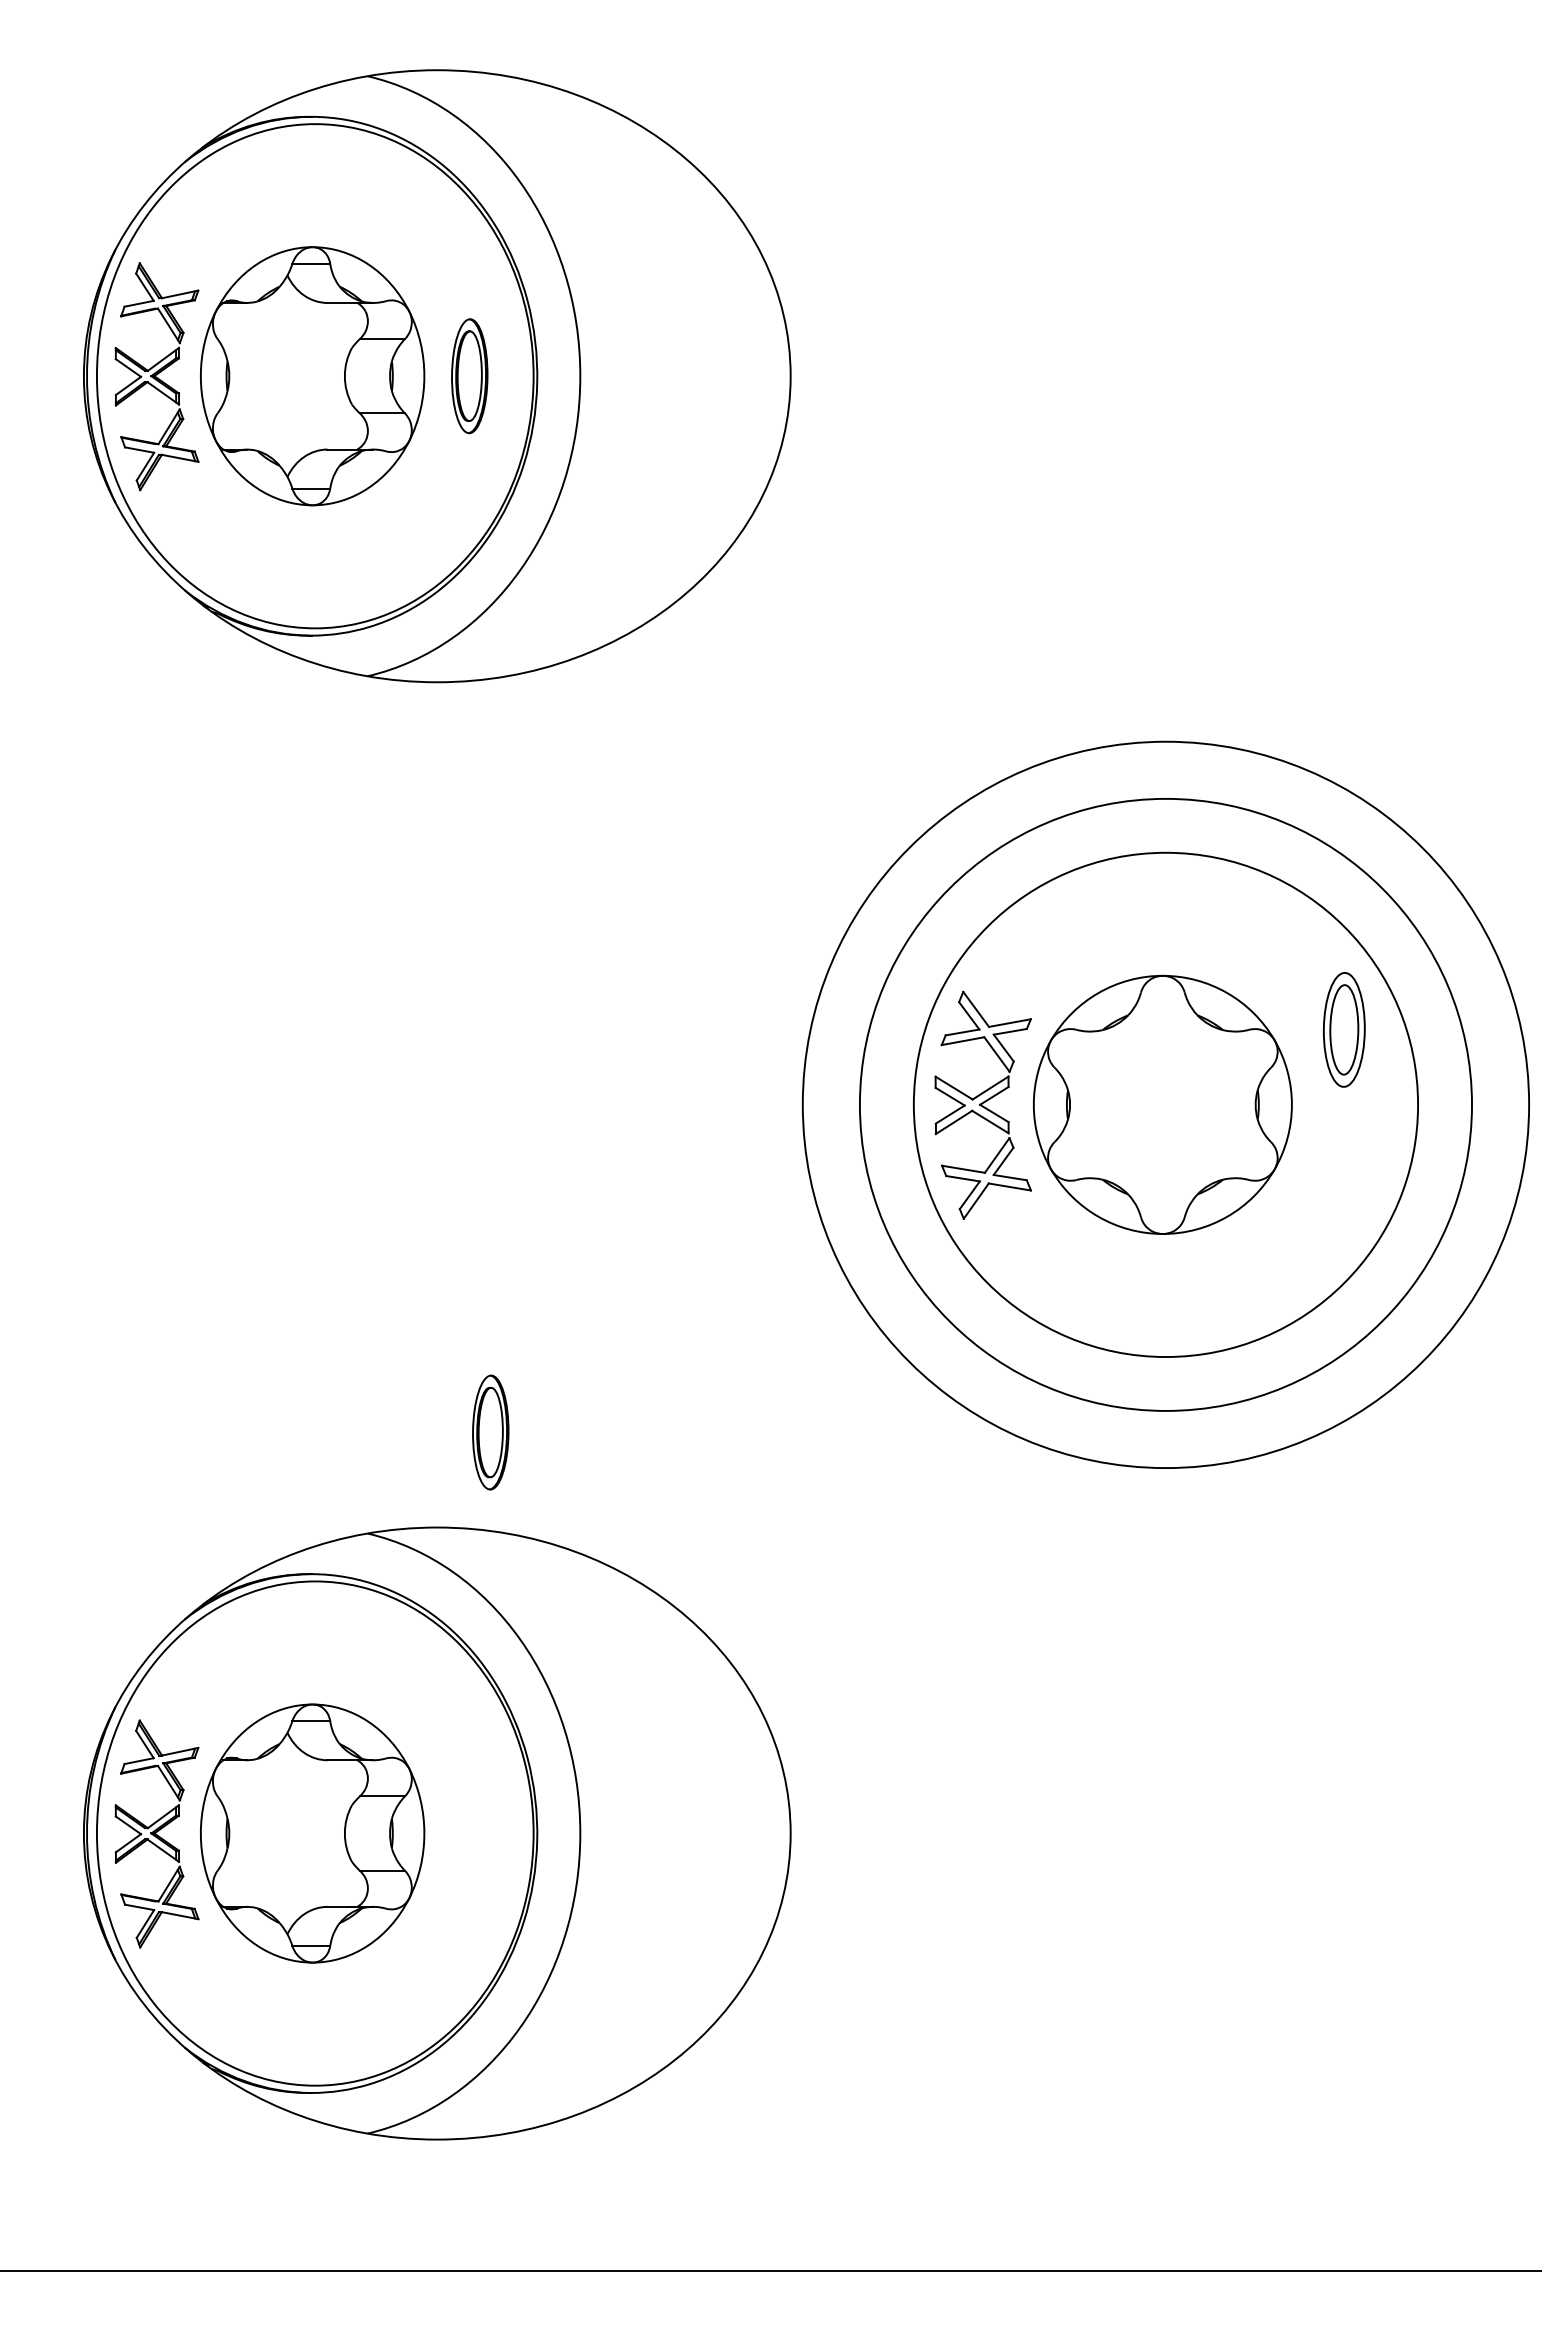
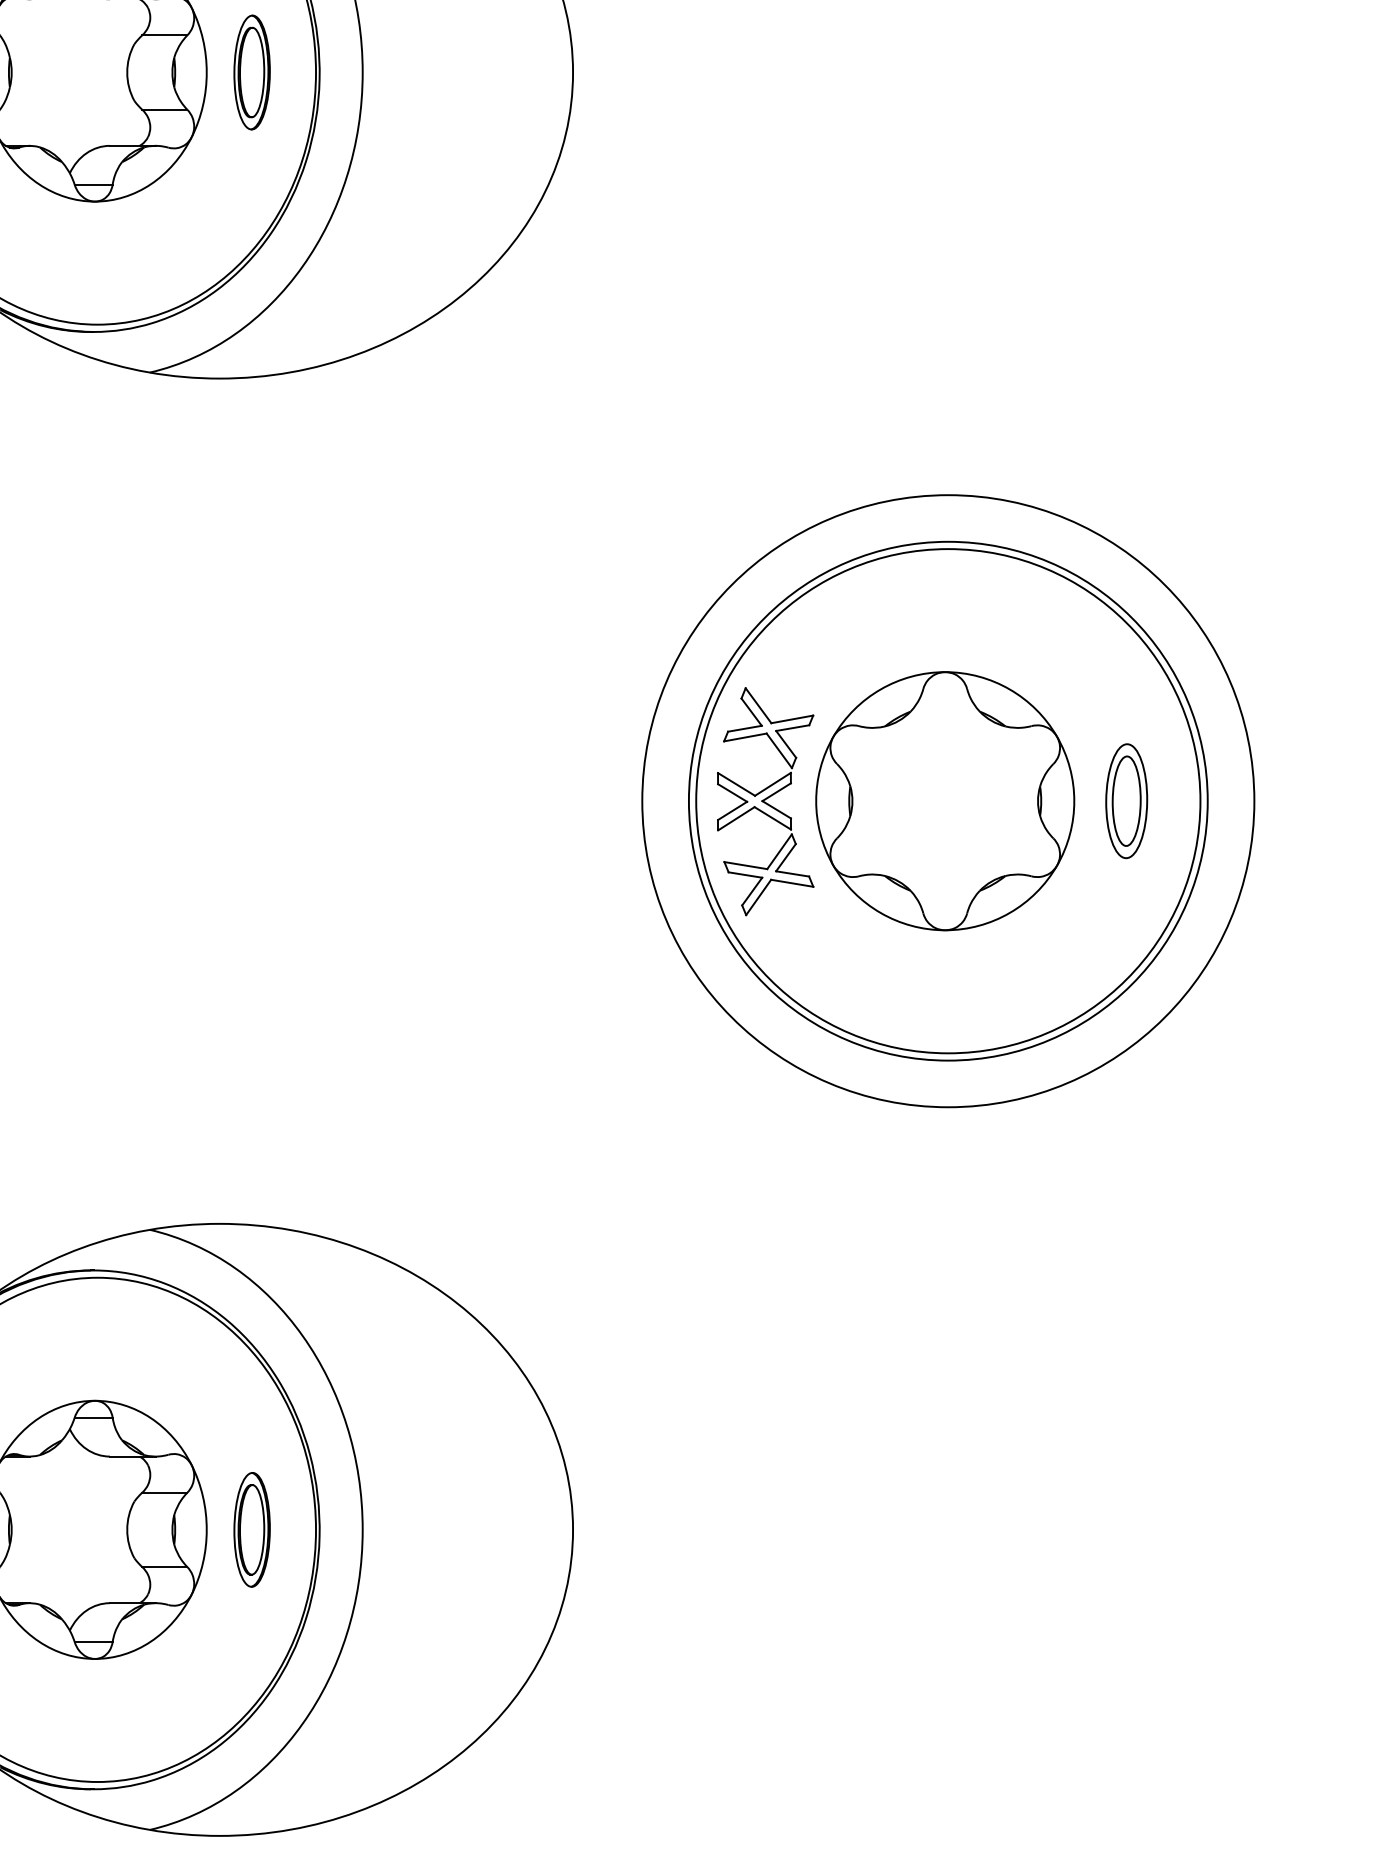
part: (1344, 1029) -> (1126, 800), moved
circle: (1165, 1104) -> (947, 800), size x0.71
part: (490, 1432) -> (251, 1529), moved

